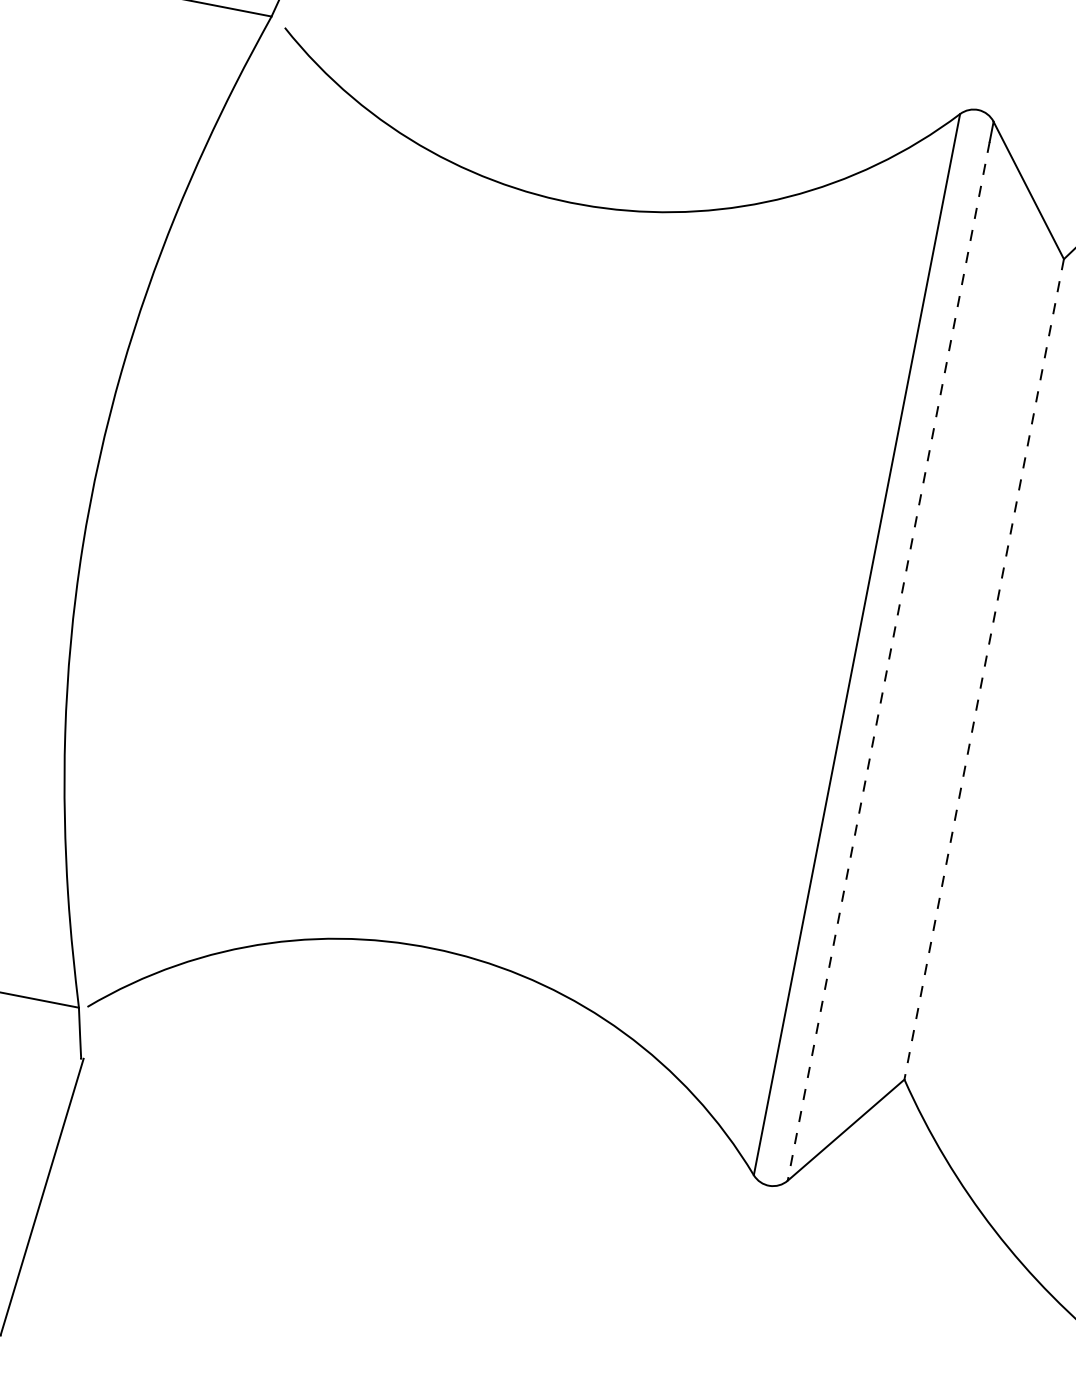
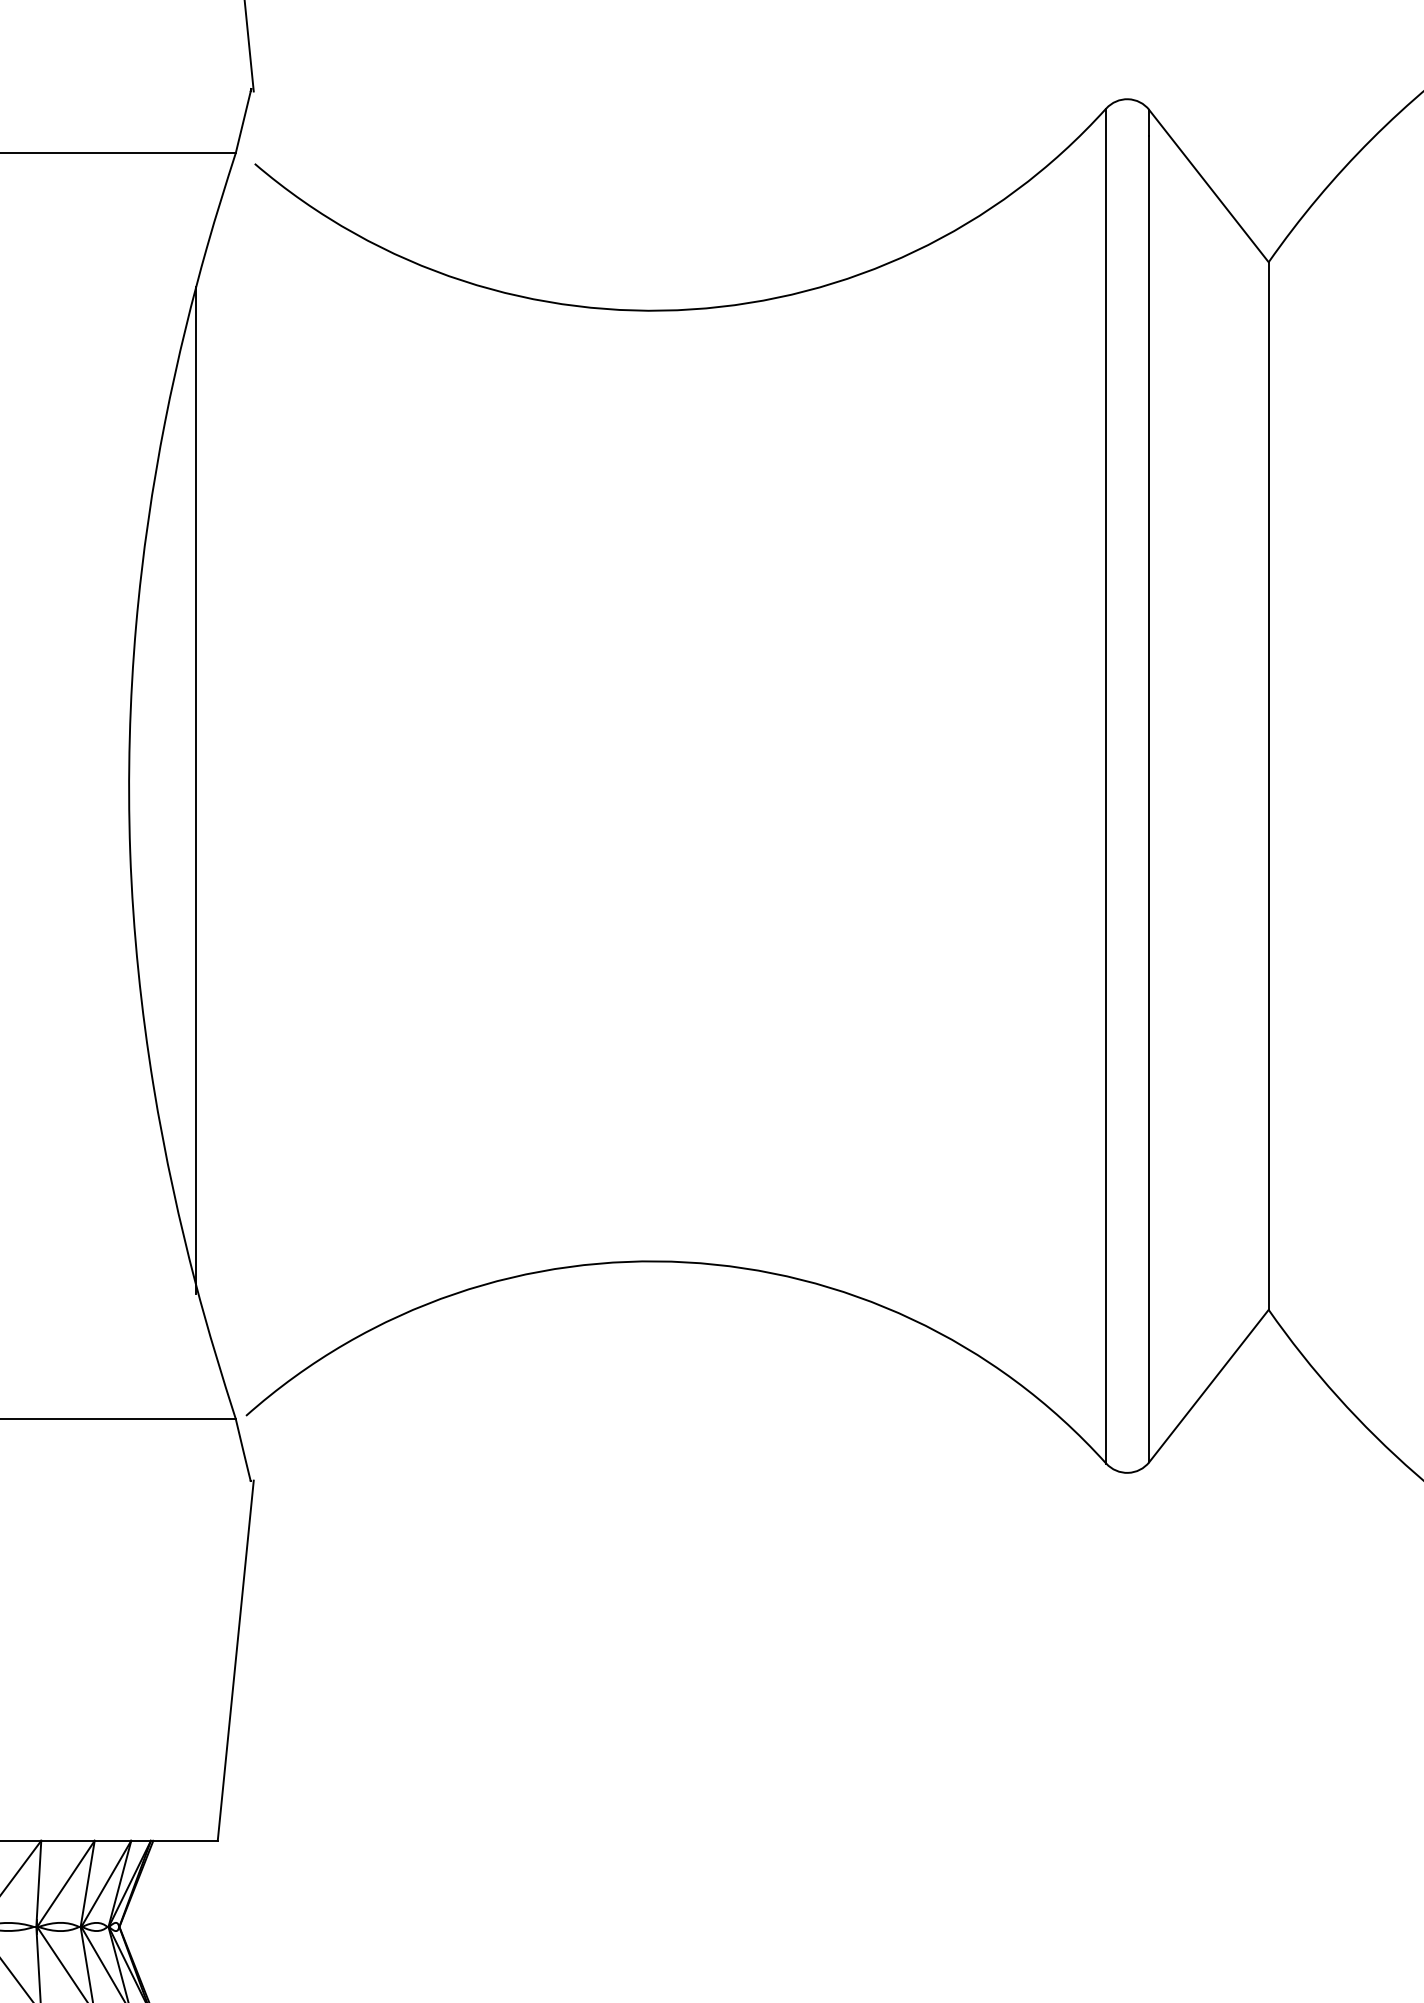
line: (143, 509) -> (196, 790), added
line: (888, 661) -> (1149, 799), dashed -> solid
line: (983, 669) -> (1268, 786), dashed -> solid

